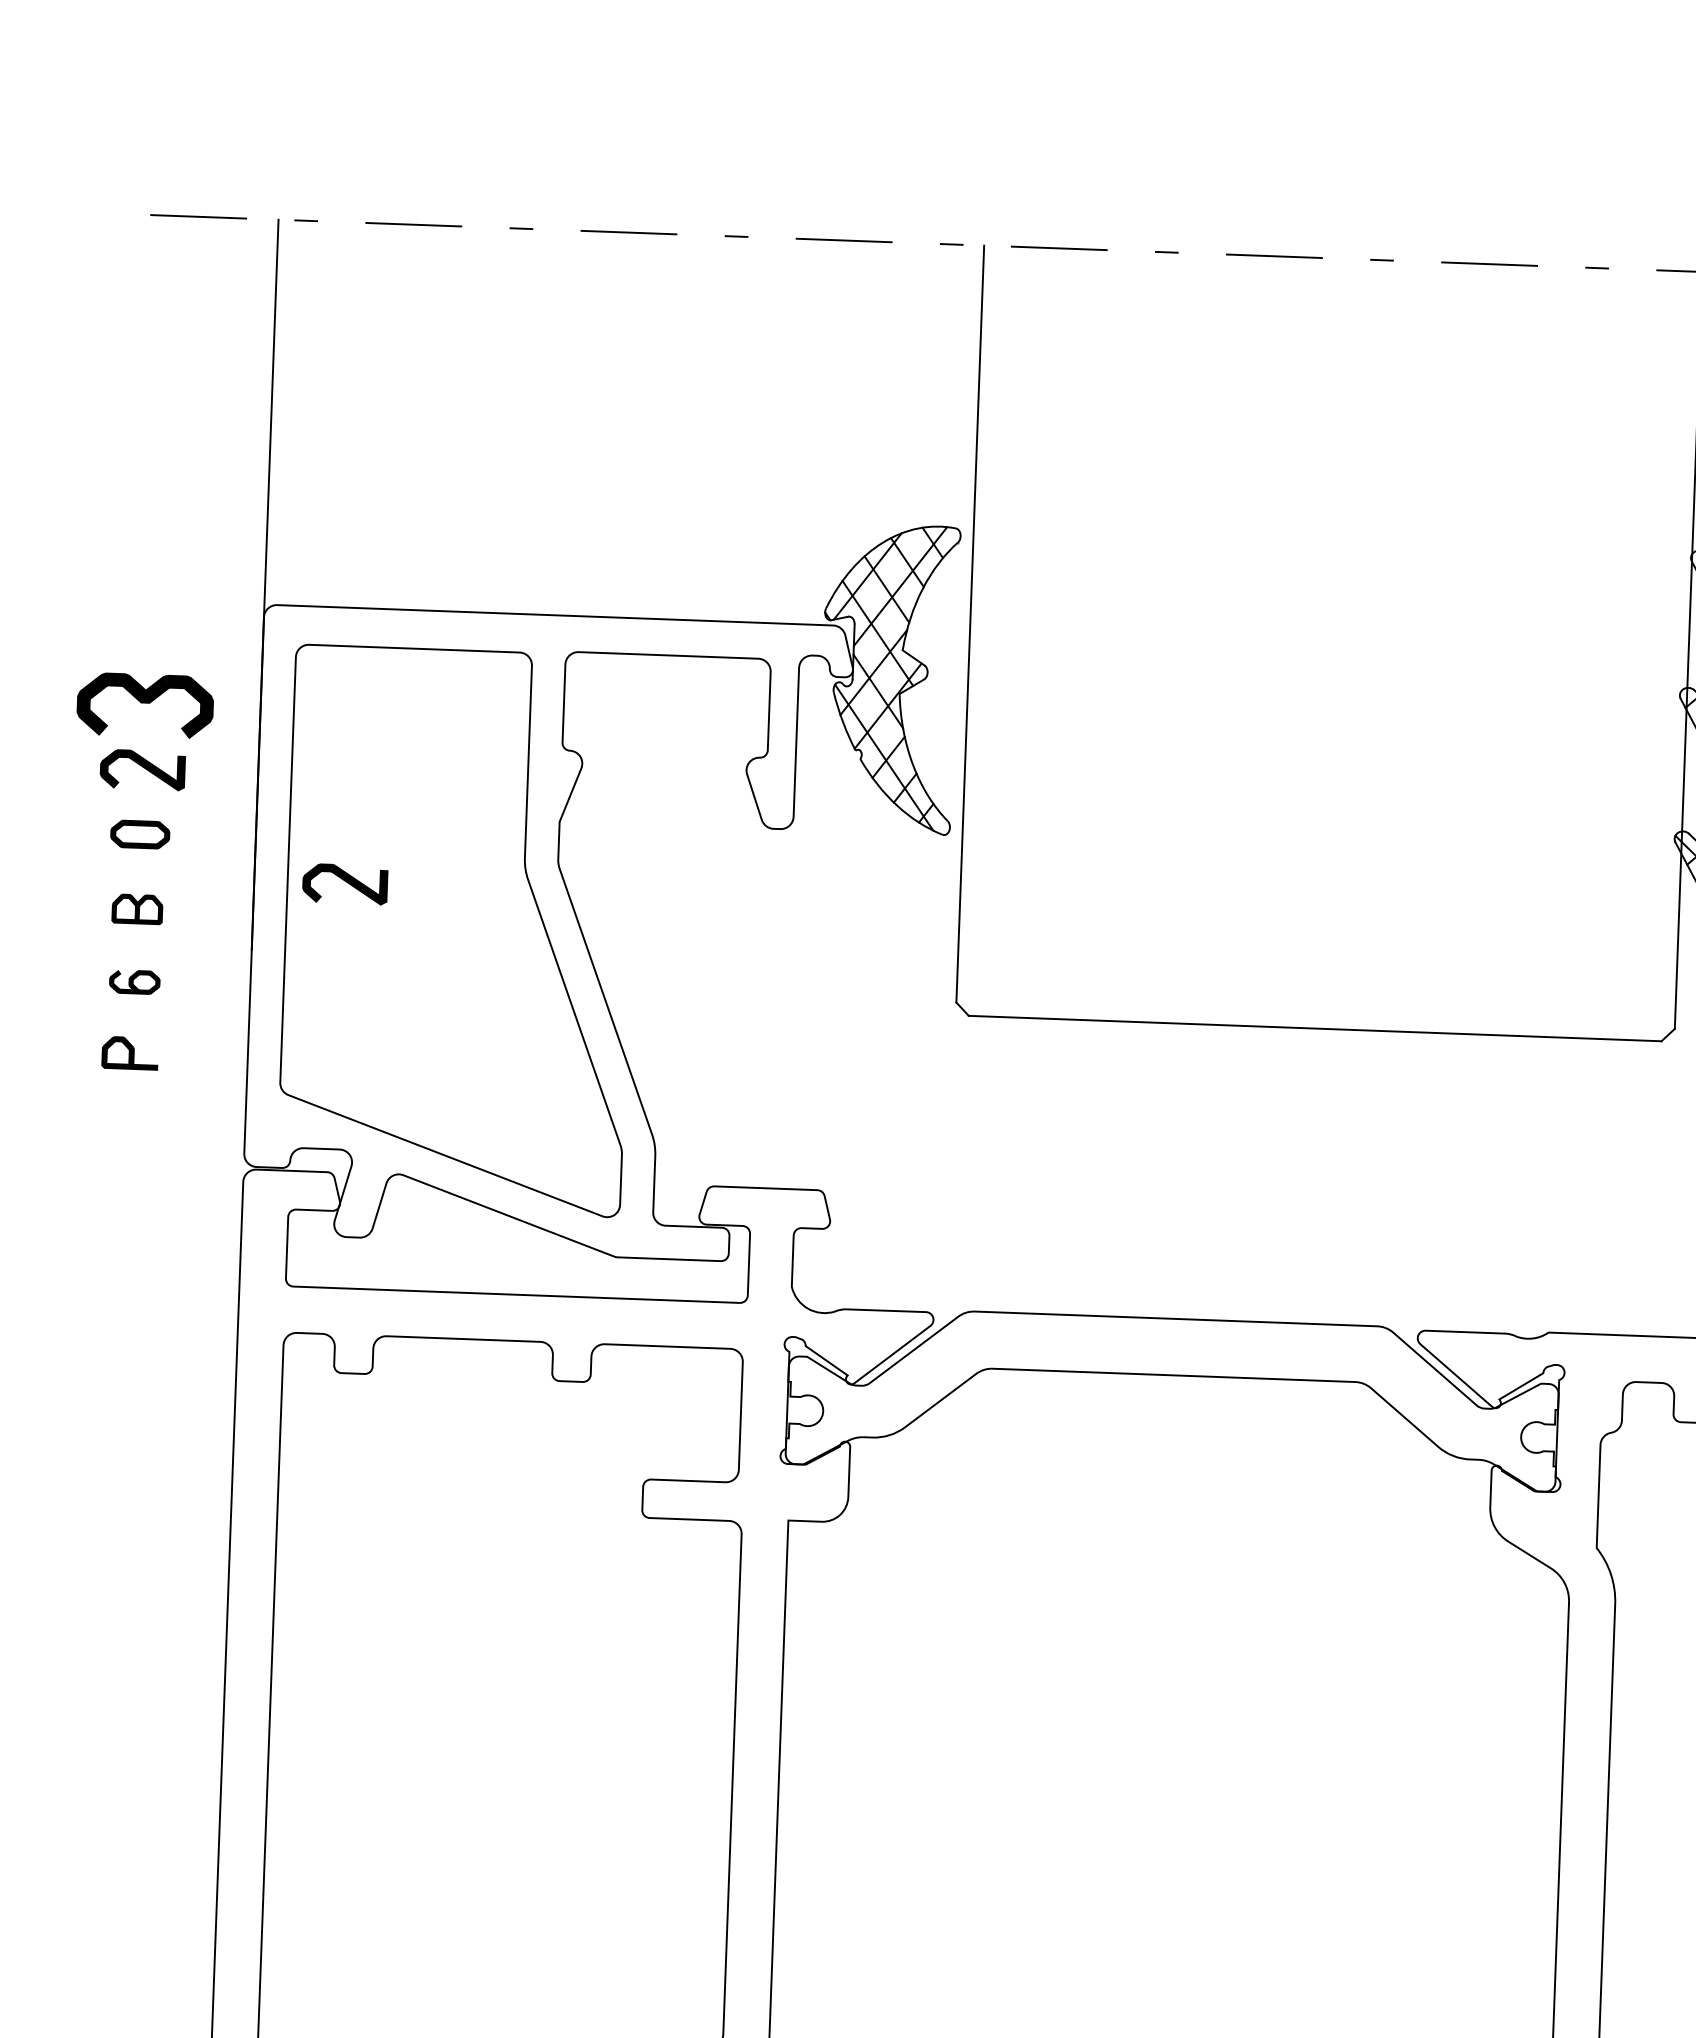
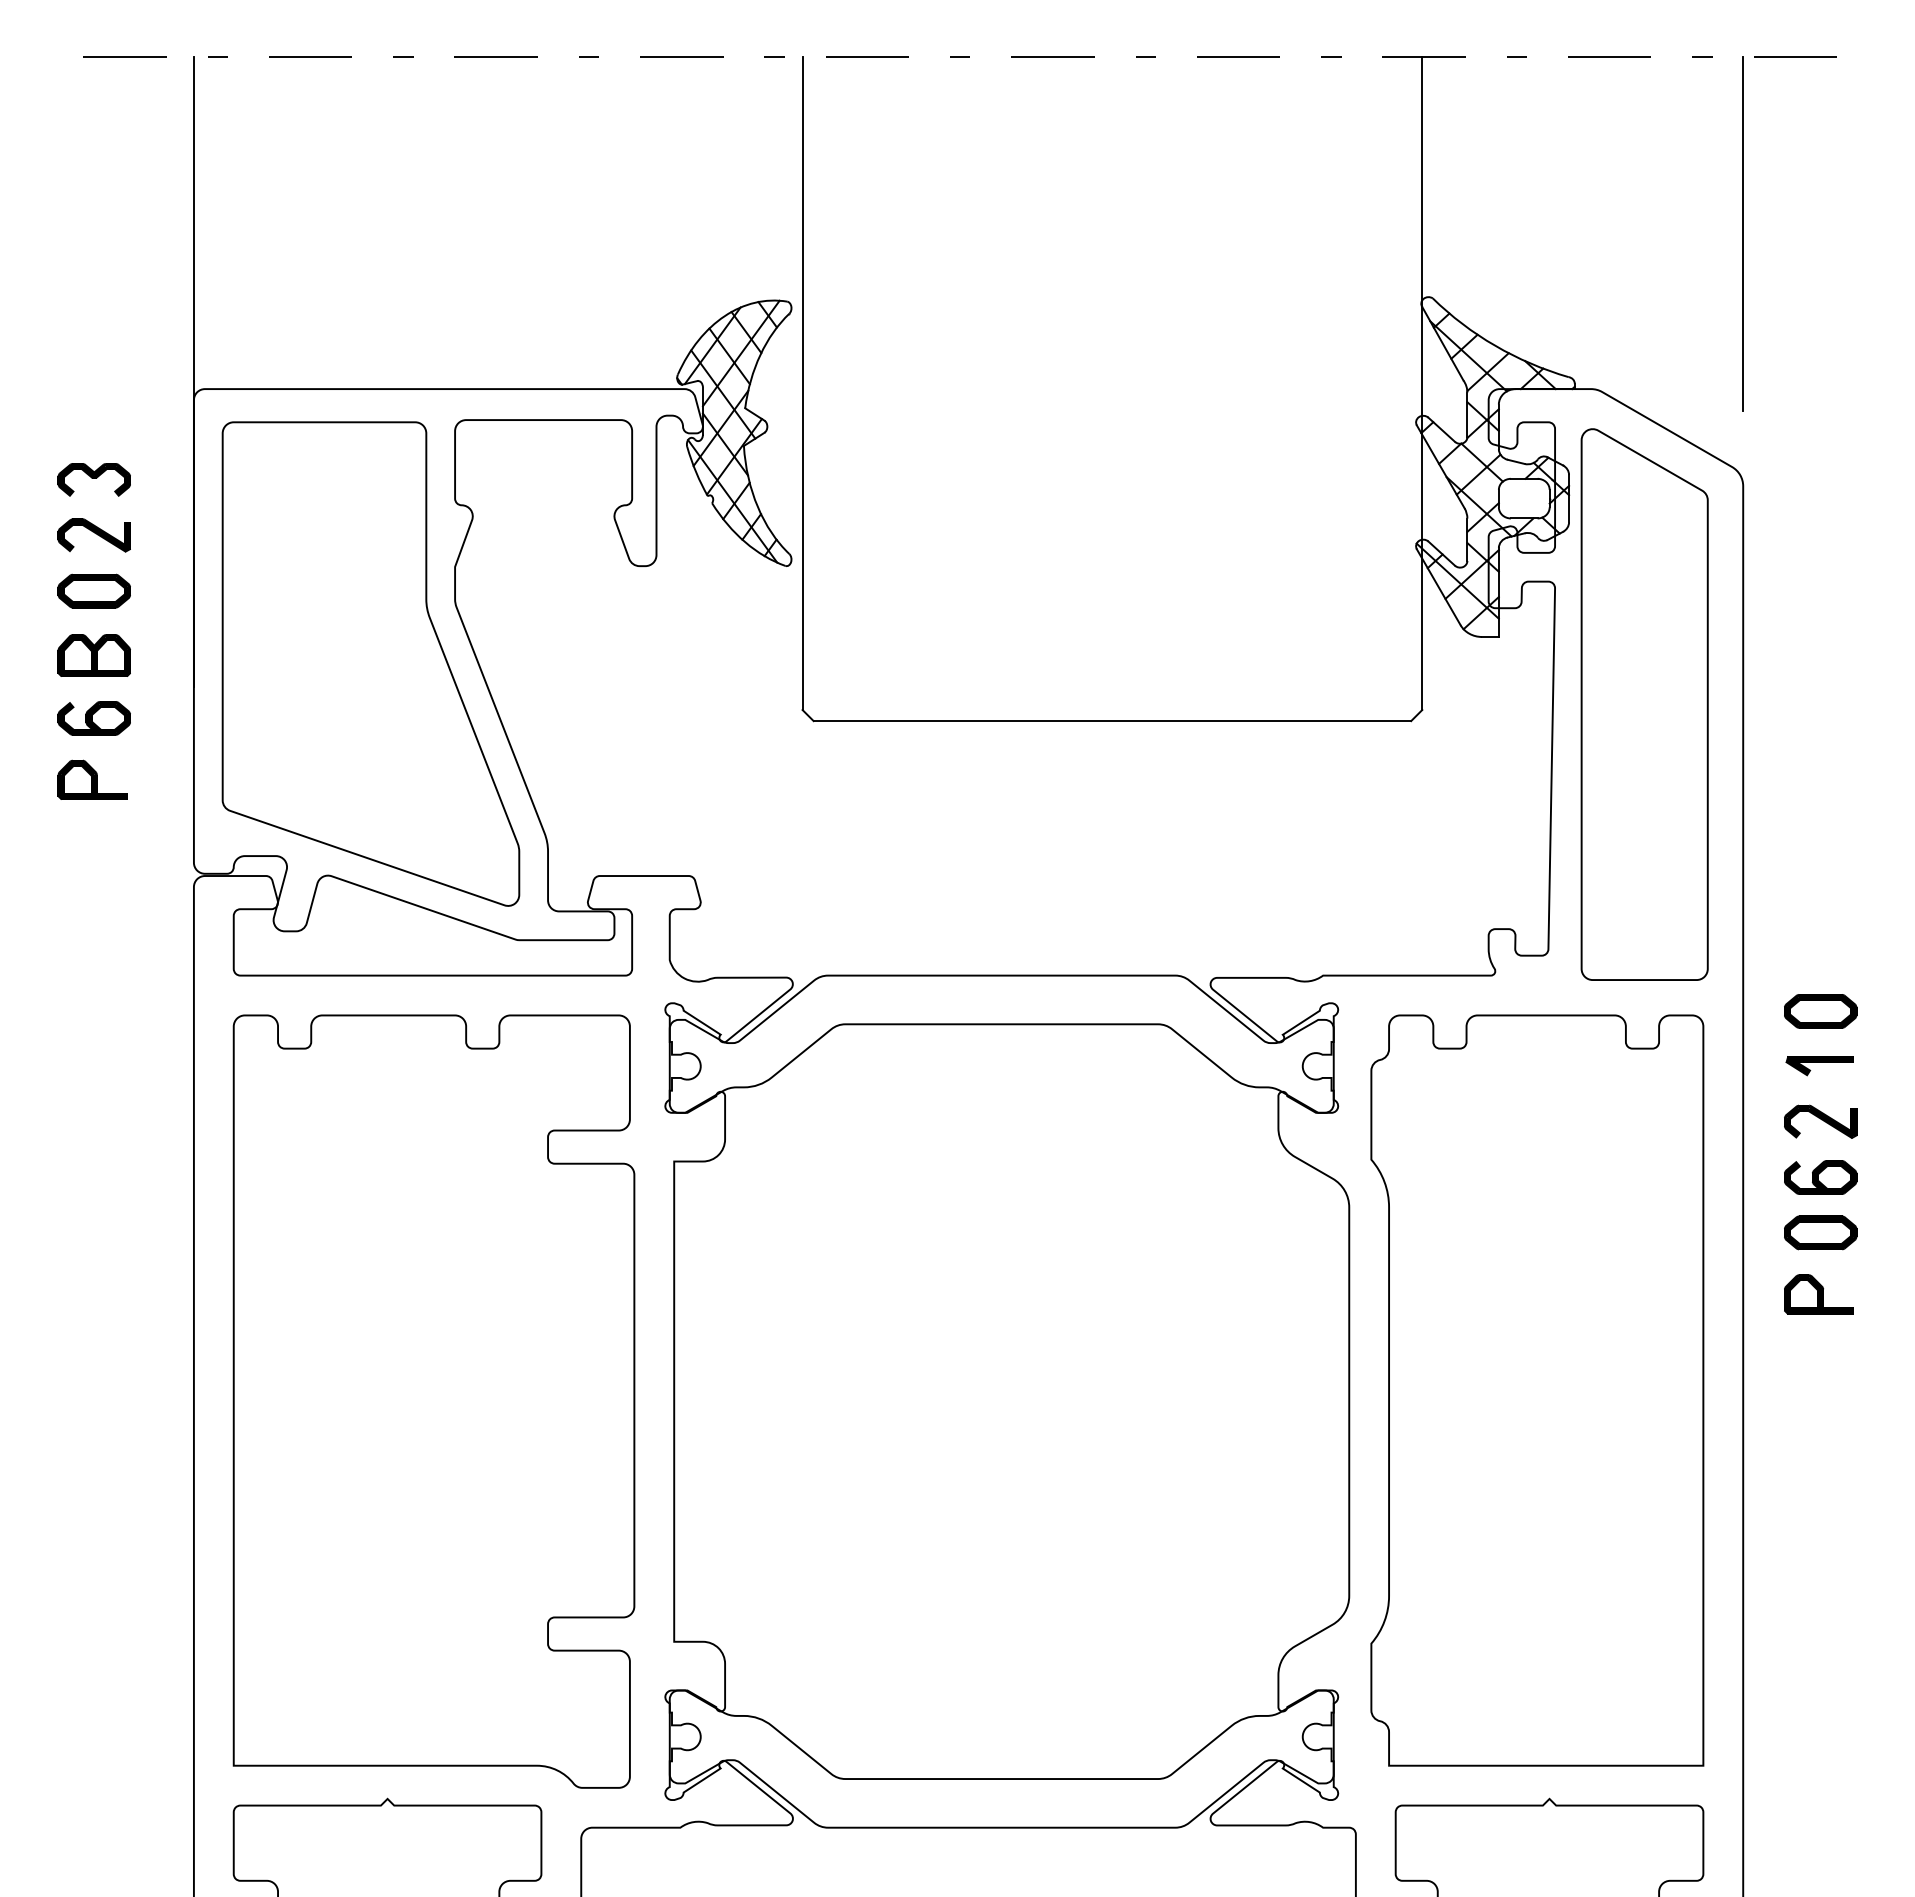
part: (144, 705) -> (93, 479), size x0.62
part: (139, 833) -> (93, 590), size x1.43
part: (344, 884) -> (271, 627), removed
part: (136, 909) -> (93, 655), size x1.67
part: (134, 982) -> (93, 718), size x1.67
part: (130, 1052) -> (92, 779), size x1.43

